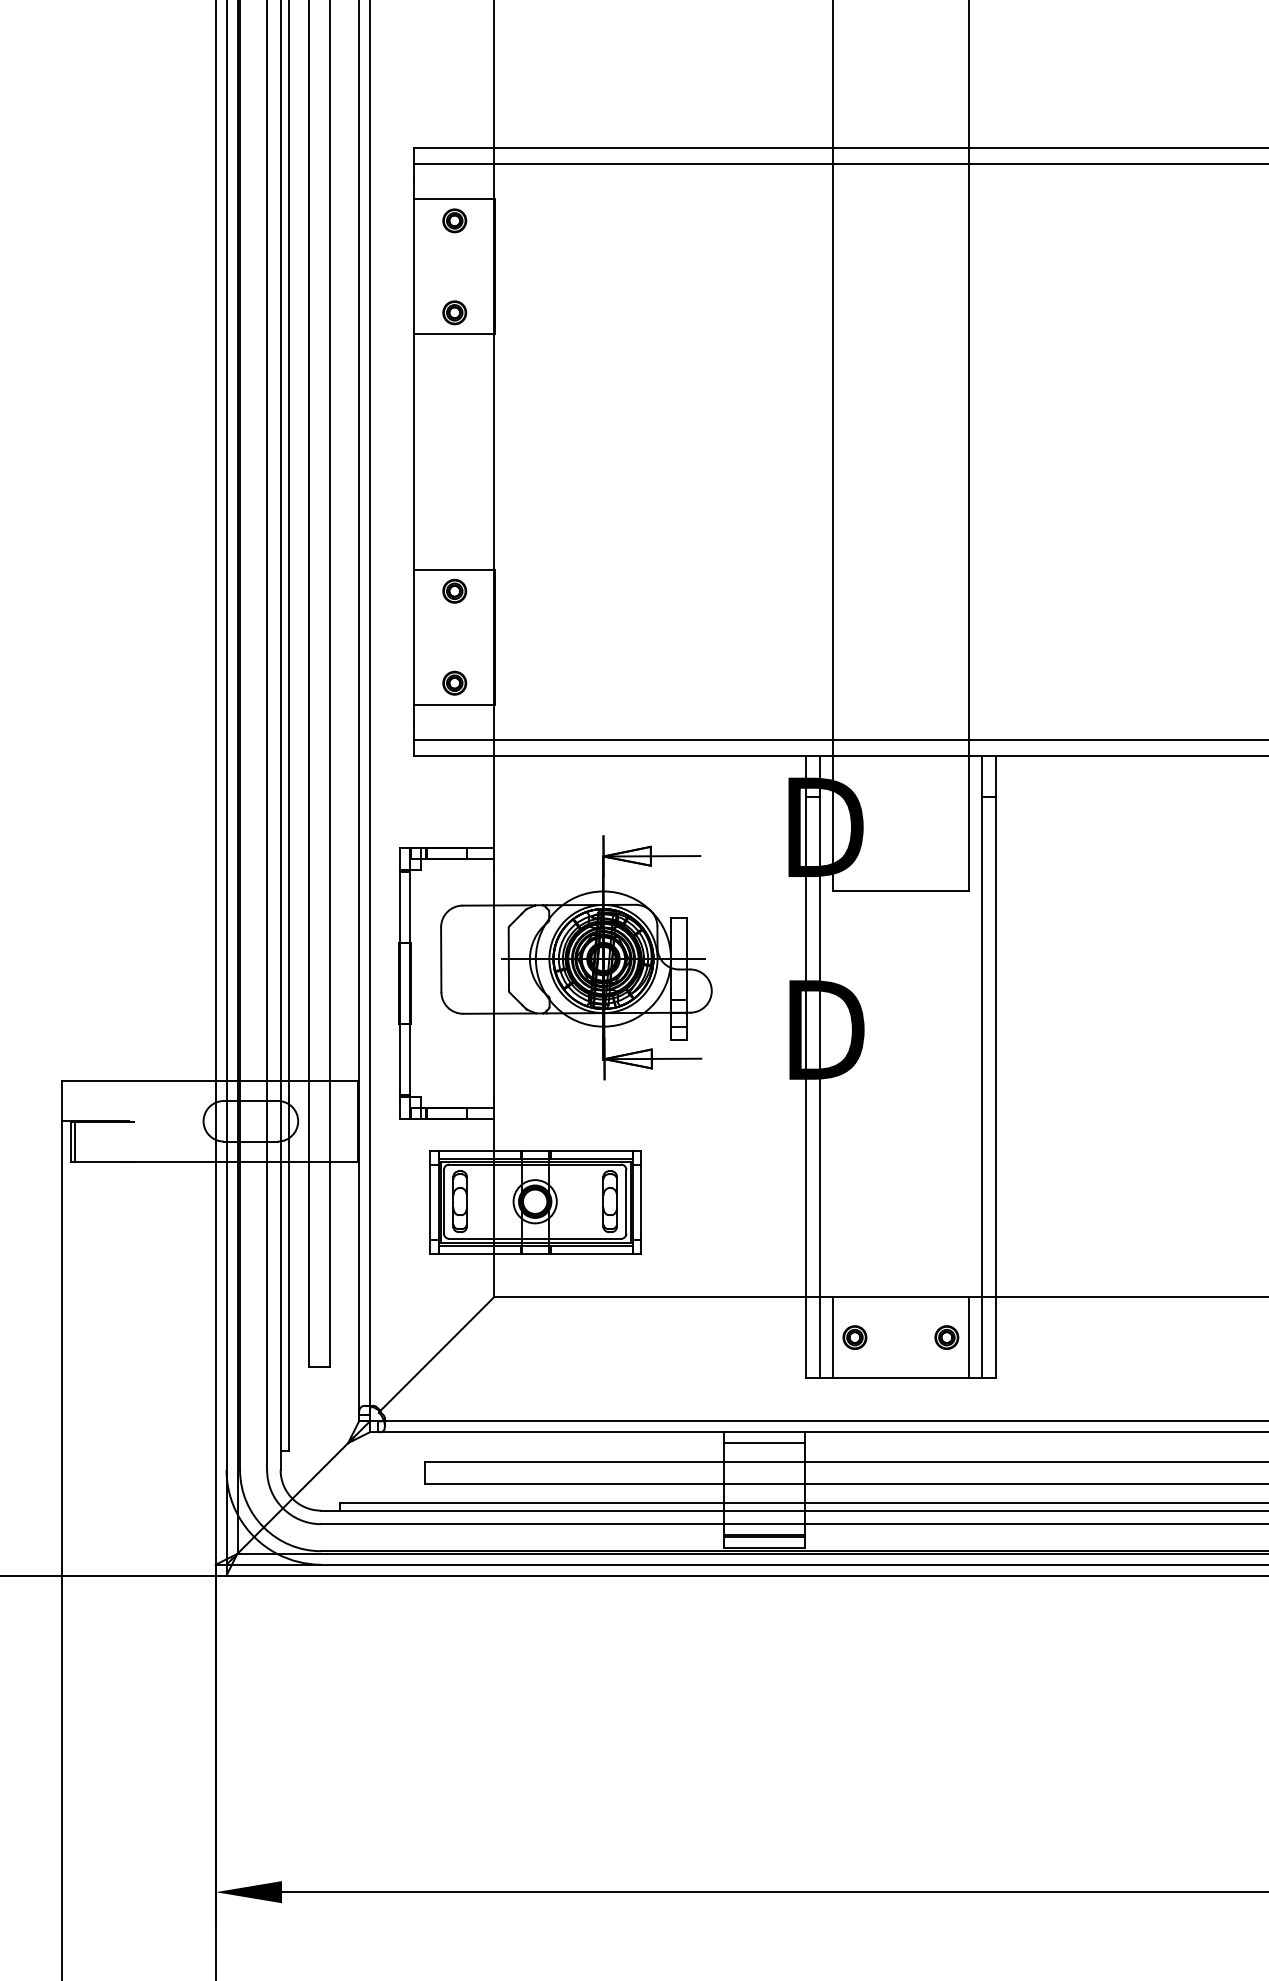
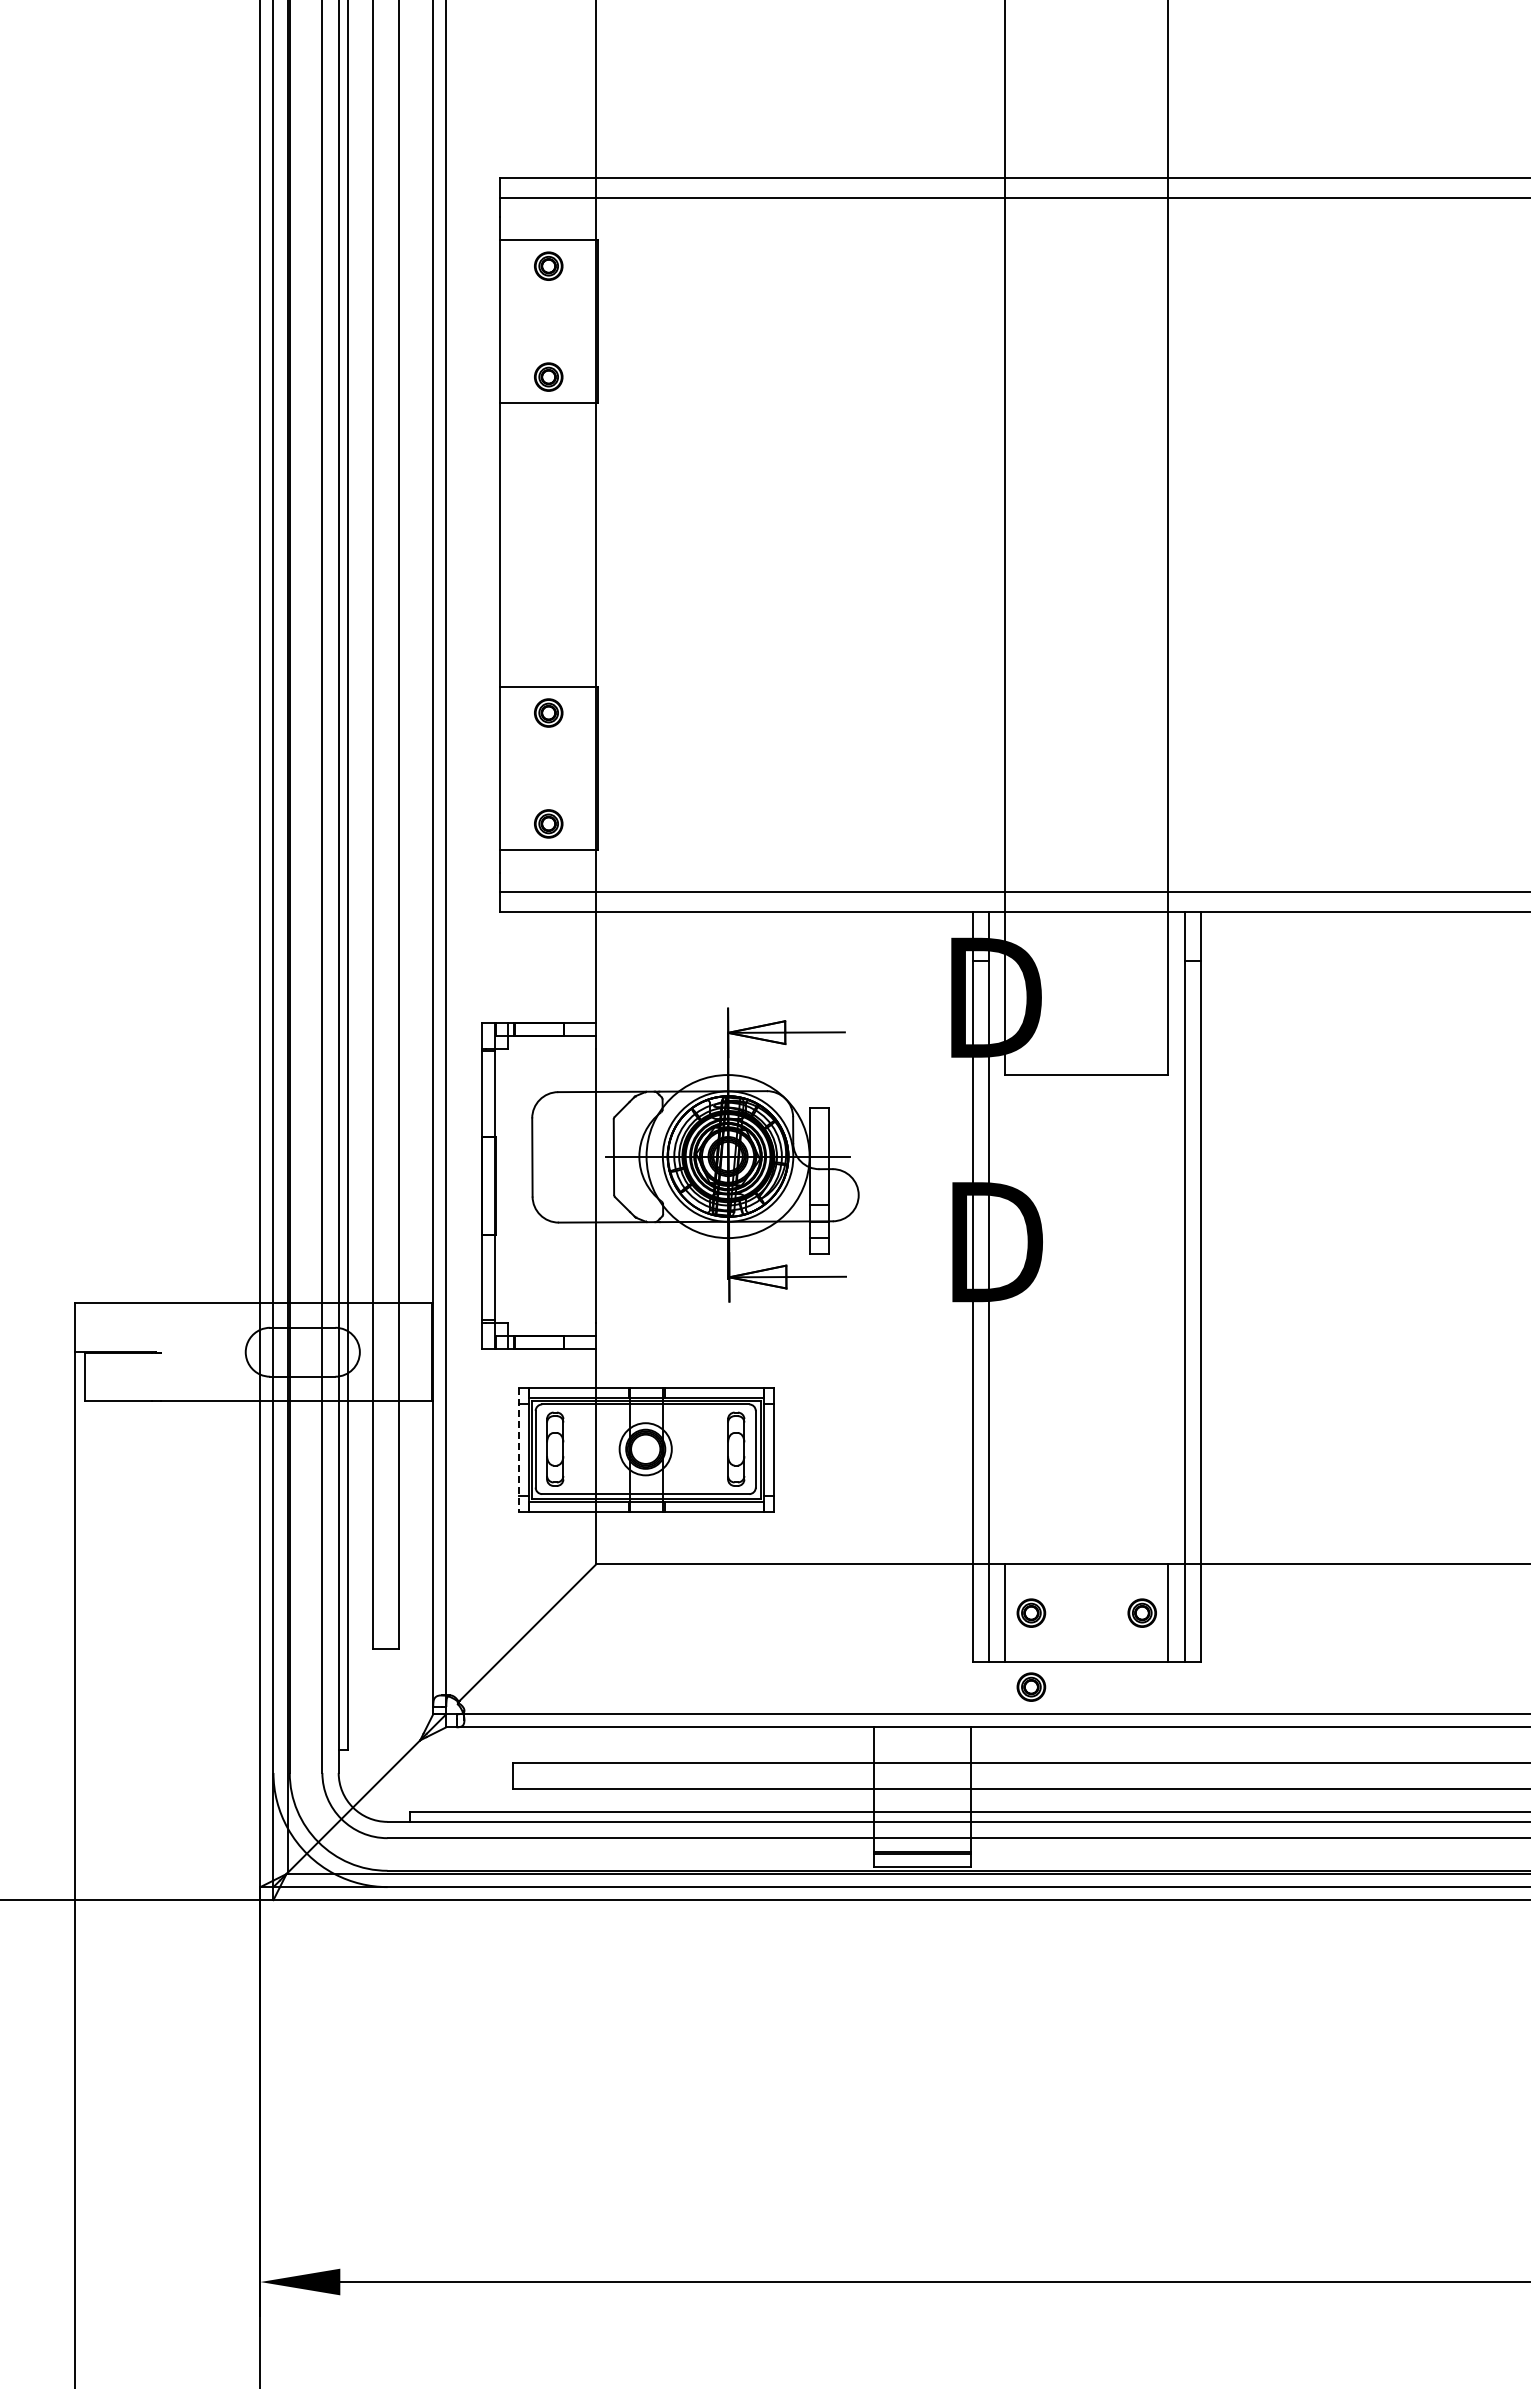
line: (74, 1141) -> (90, 1376), removed
line: (430, 1202) -> (519, 1450), solid -> dashed
part: (855, 1398) -> (1031, 1686), added
line: (764, 1442) -> (922, 1739), removed

